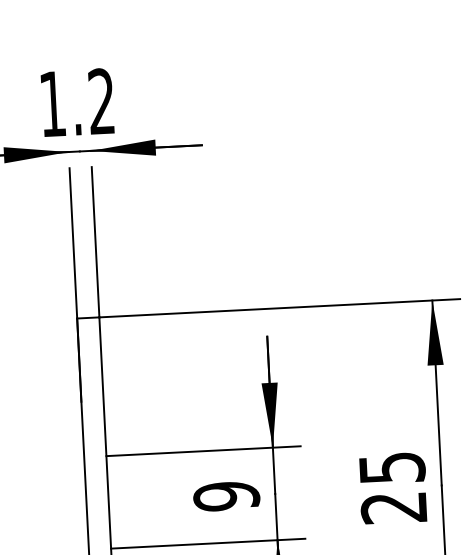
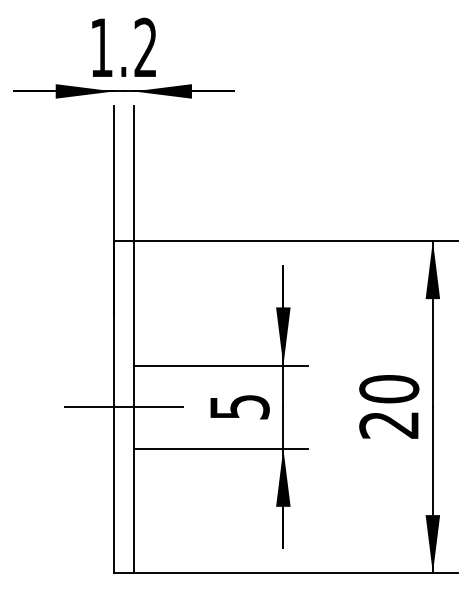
text: (392, 468) -> (389, 389), 25 -> 20
text: (226, 496) -> (239, 407), 9 -> 5
line: (97, 503) -> (123, 407), added

